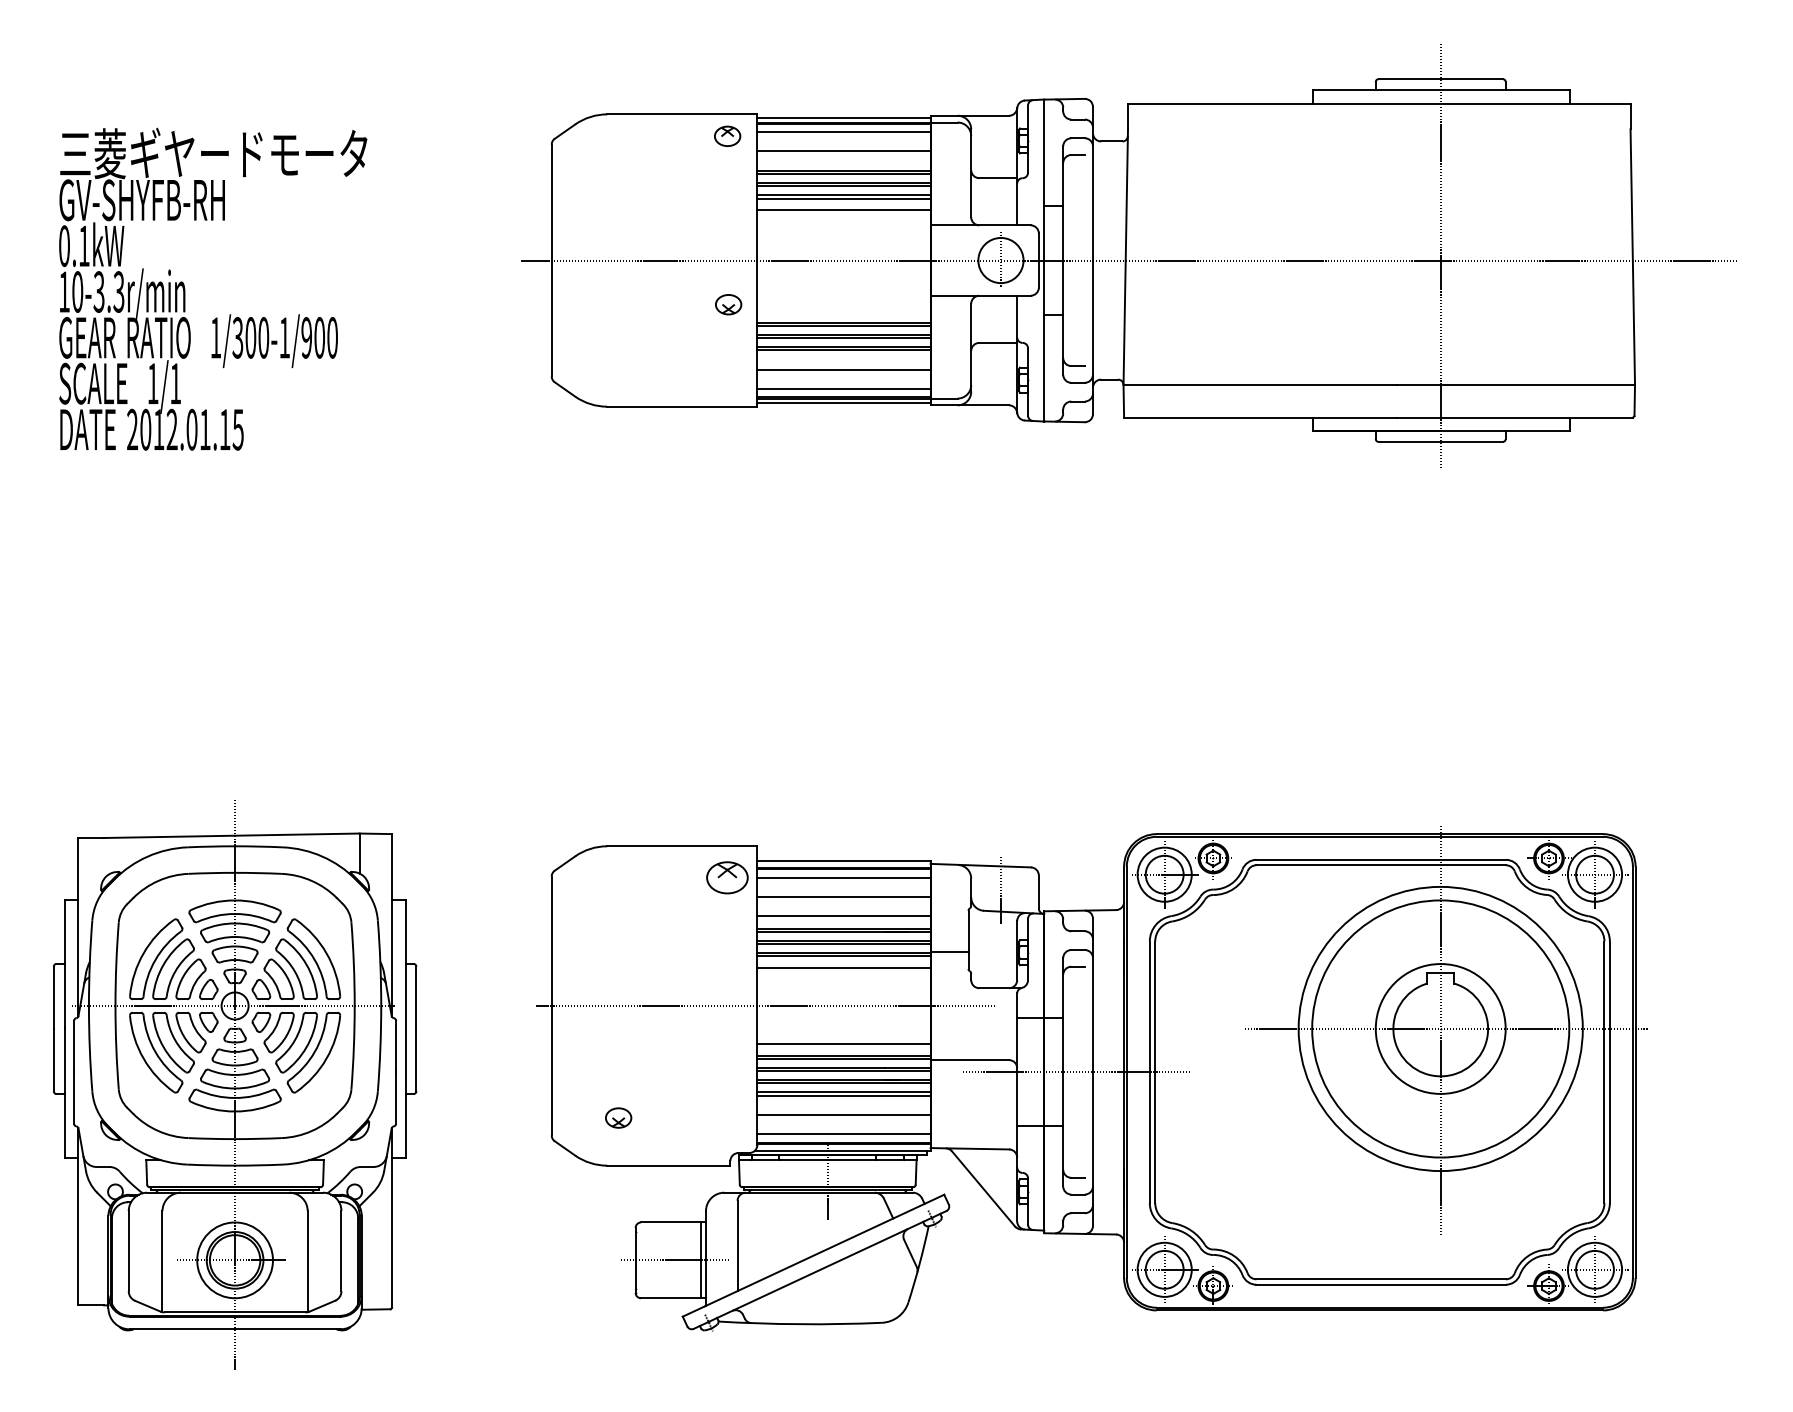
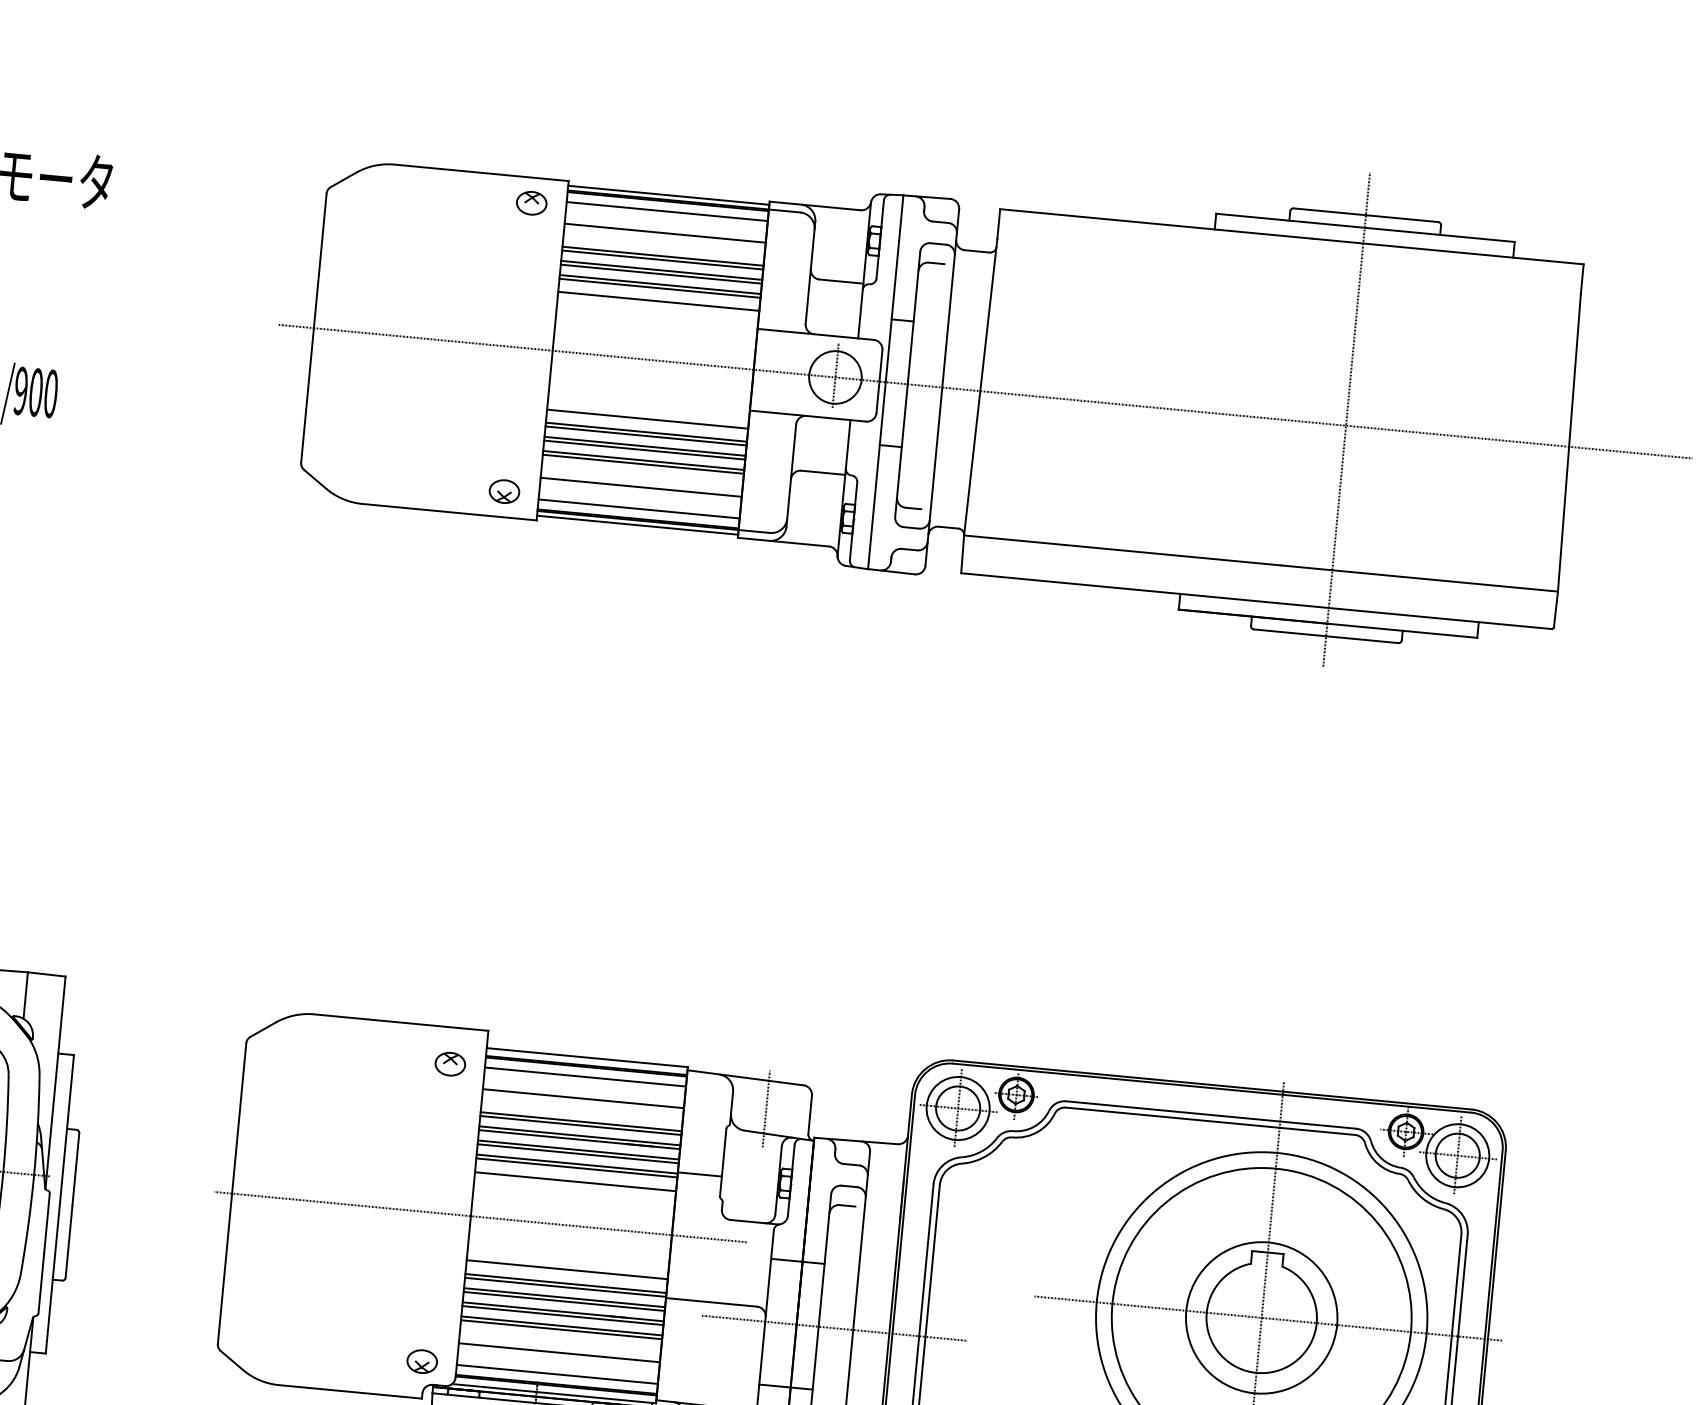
part: (728, 304) -> (504, 491), moved
line: (843, 311) -> (647, 419), added
part: (727, 877) -> (450, 1063), size x0.62
line: (843, 919) -> (580, 1125), added
part: (618, 1117) -> (422, 1360), moved

